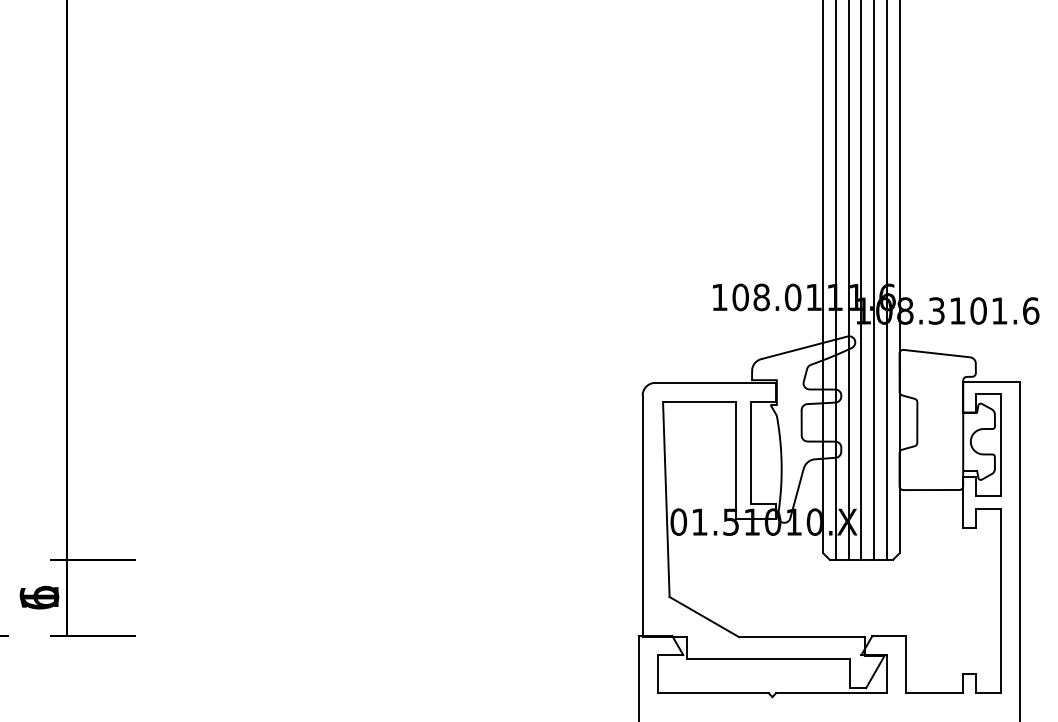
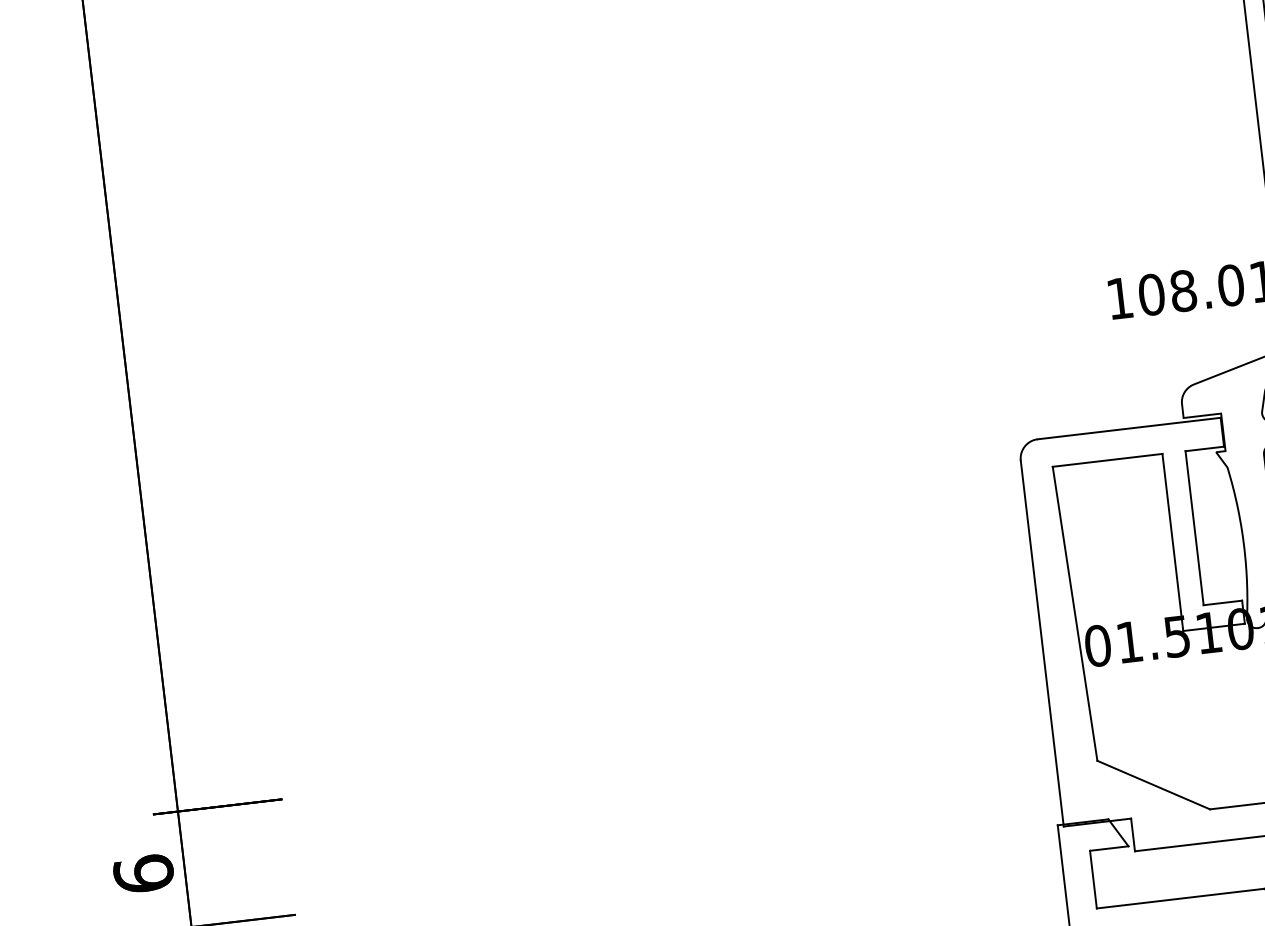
text: (39, 597) -> (143, 873), 1 -> 6

